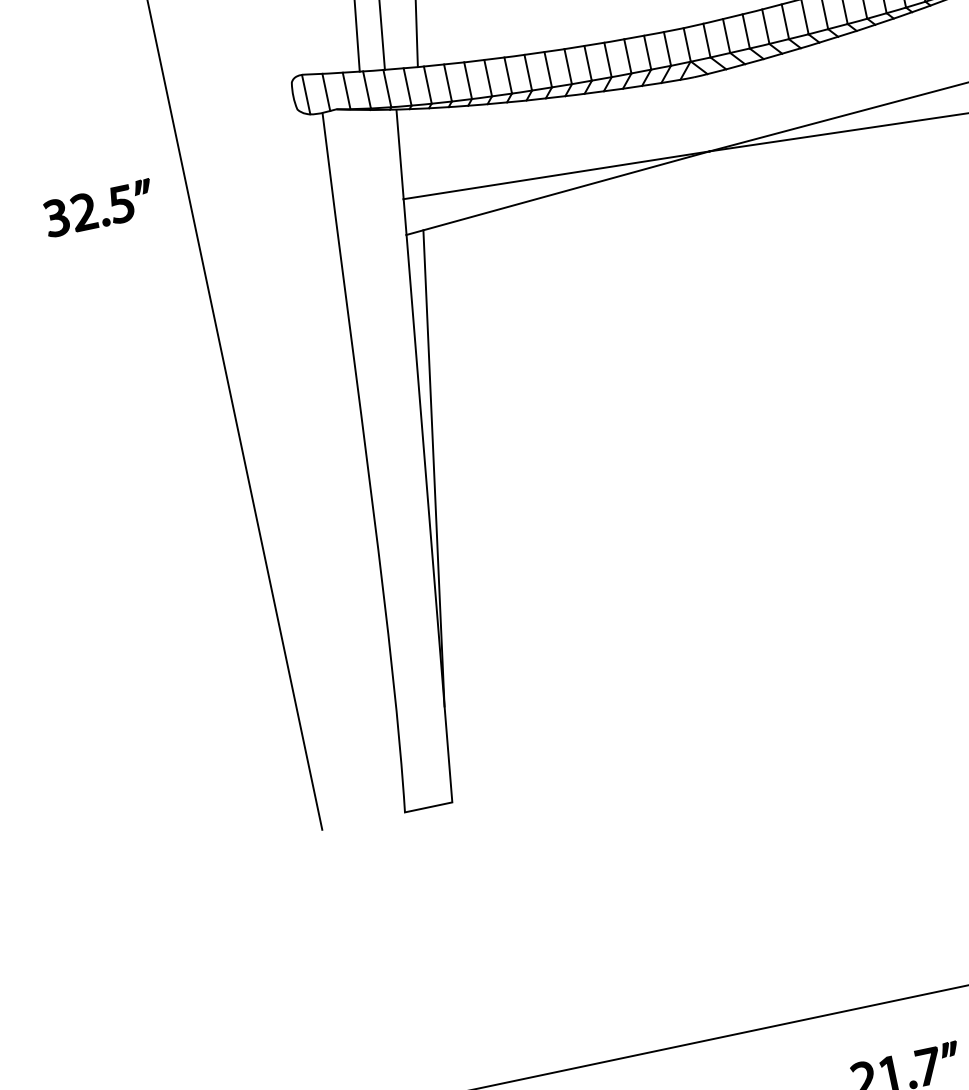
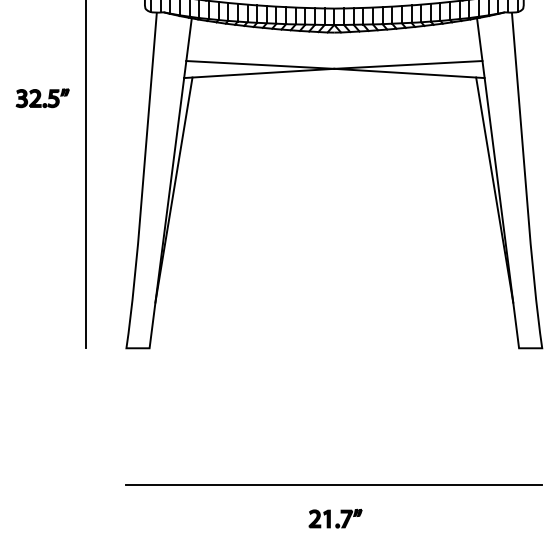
part: (98, 208) -> (42, 98), moved

